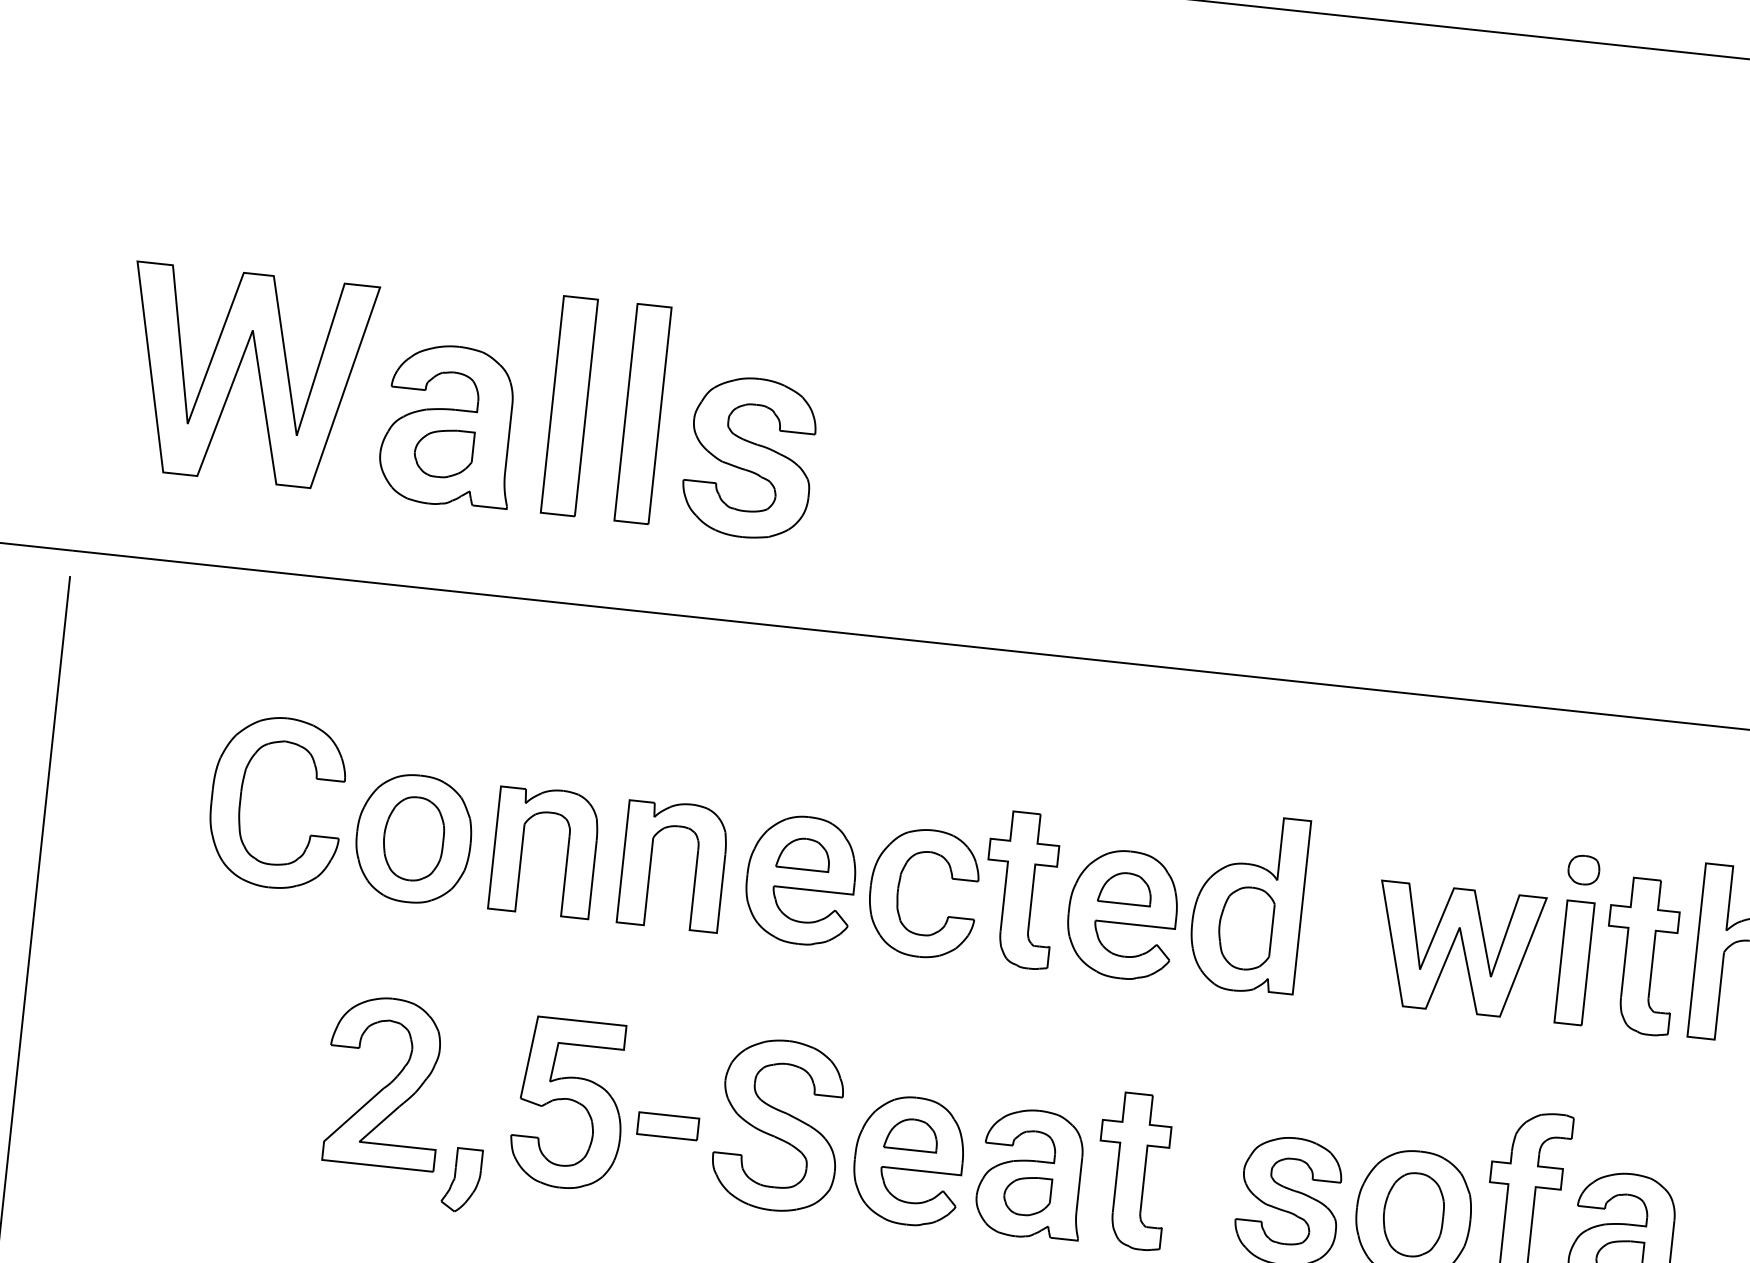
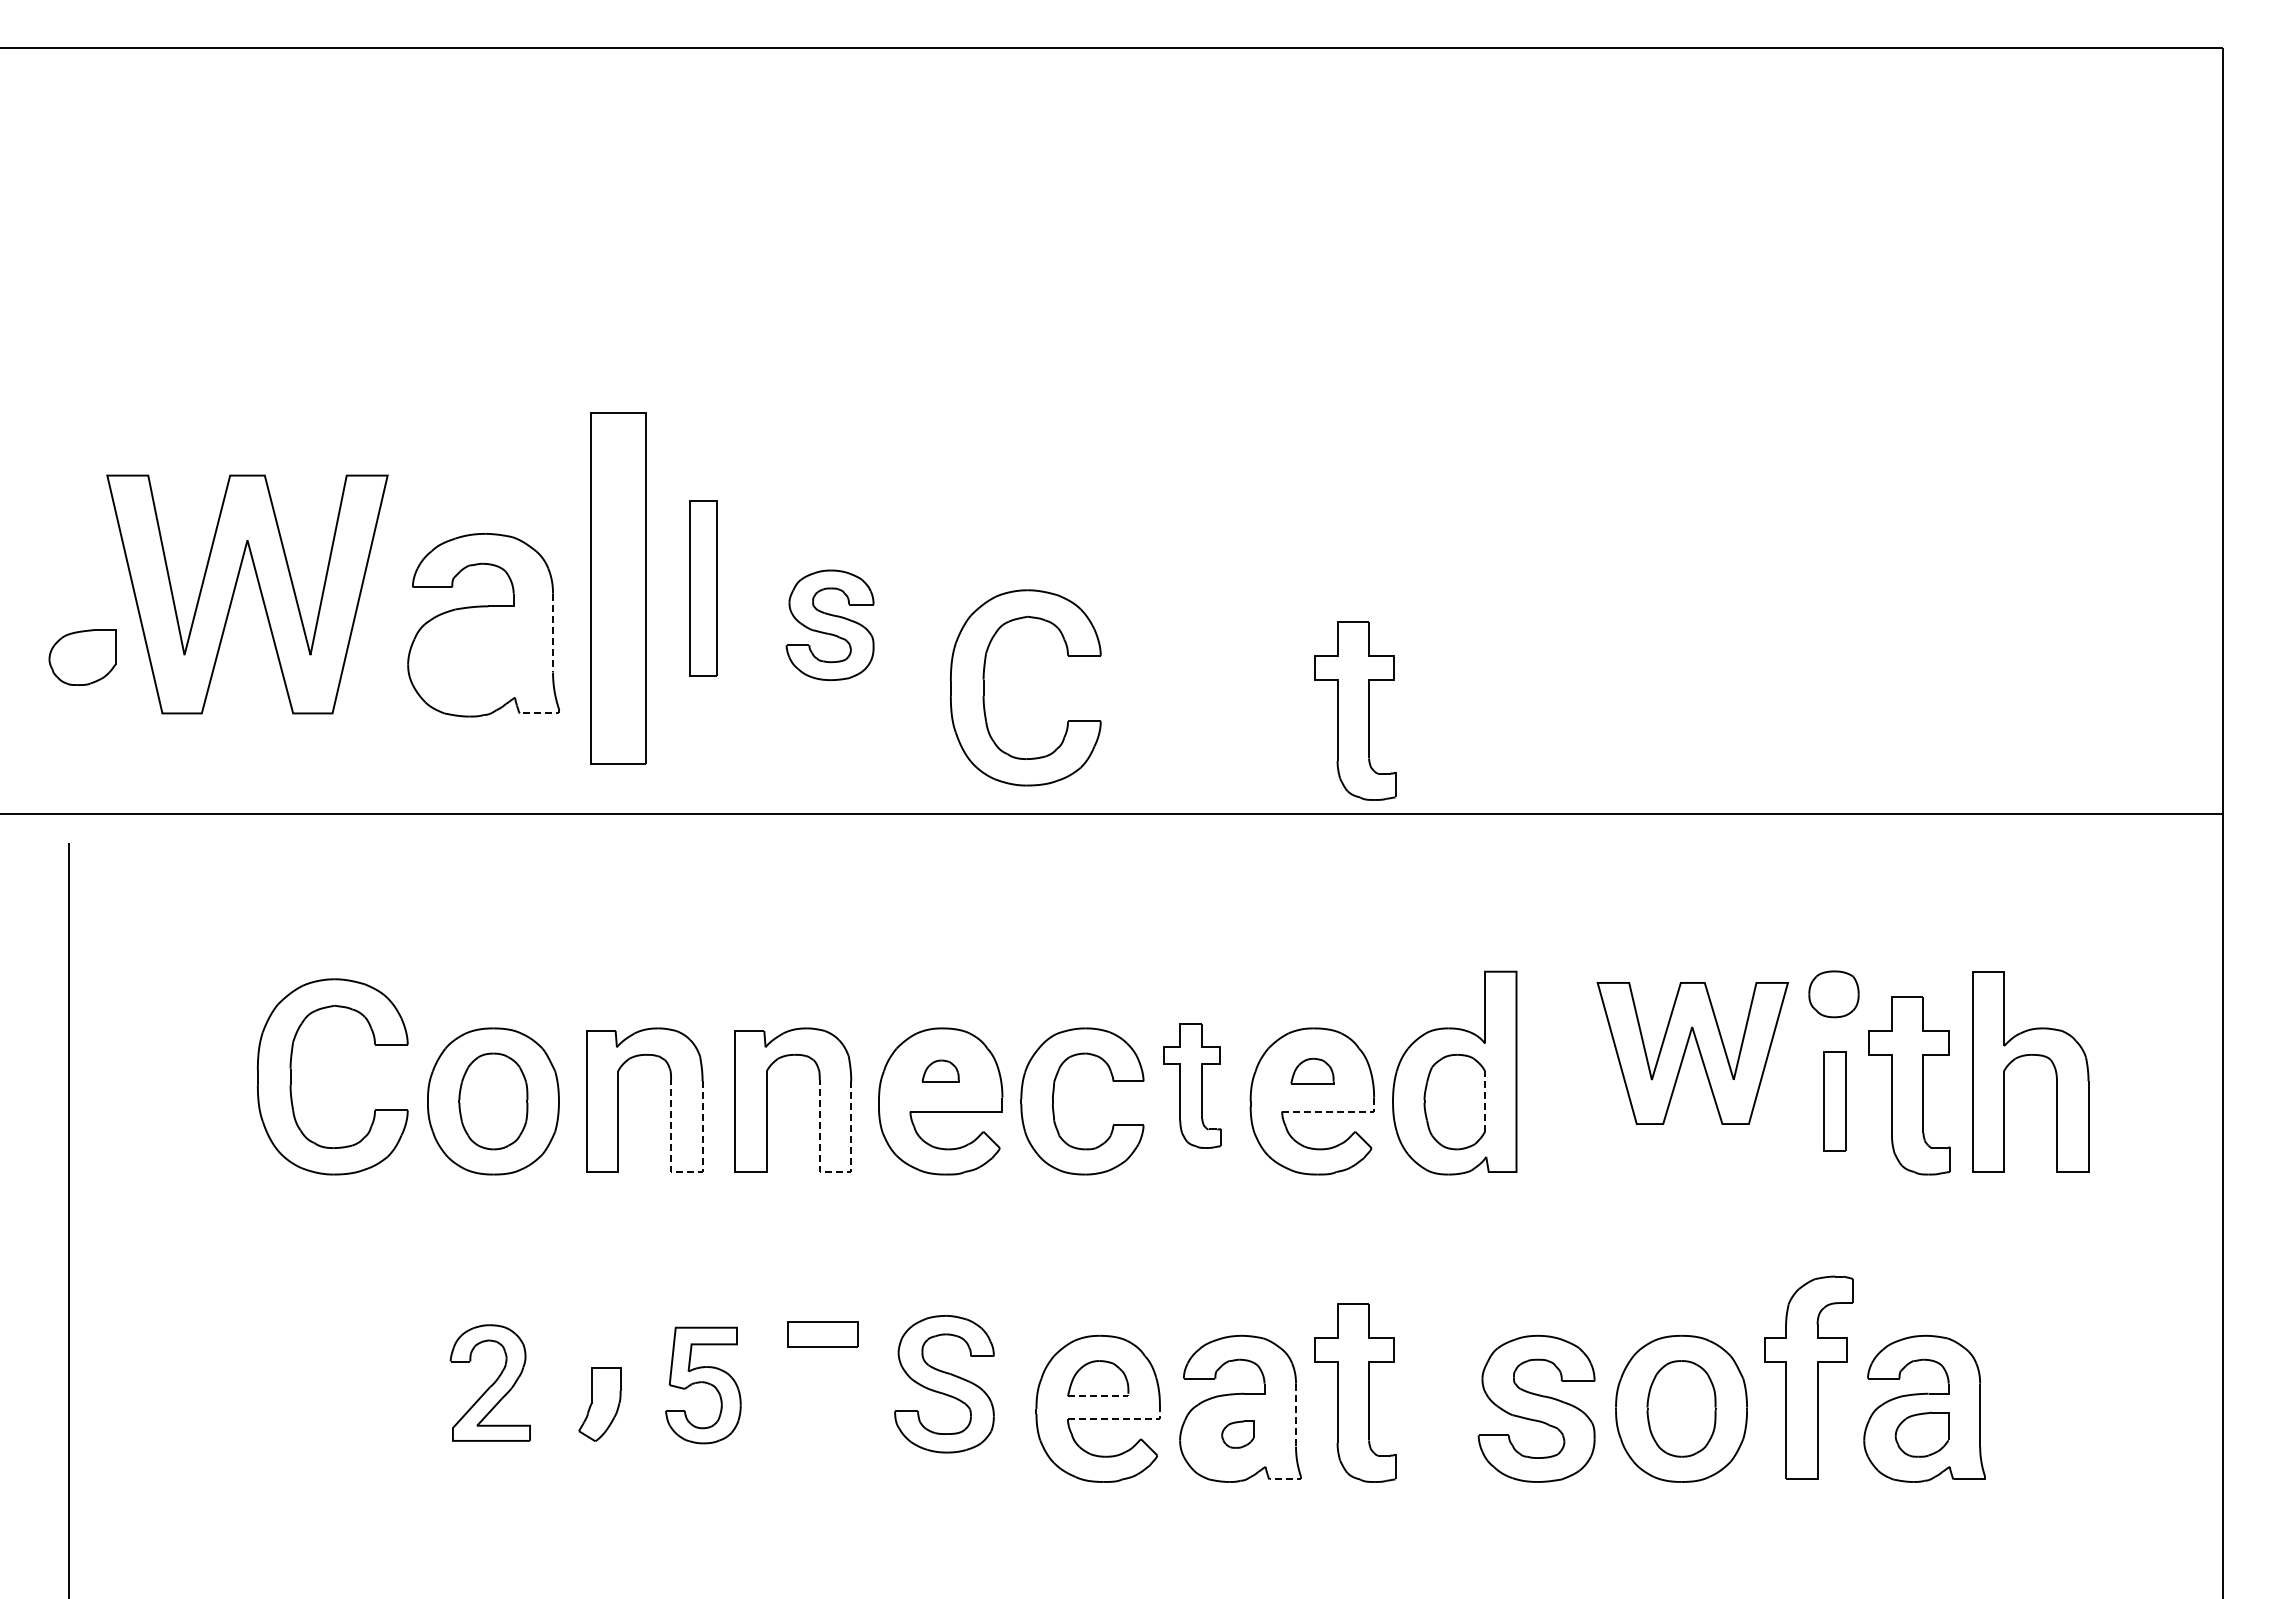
part: (569, 405) -> (618, 587), size x1.4
part: (643, 413) -> (703, 587), size x0.7
line: (509, 439) -> (553, 633), solid -> dashed
part: (443, 453) -> (82, 657), moved
part: (748, 458) -> (829, 625), size x0.6
line: (491, 507) -> (541, 713), solid -> dashed
part: (877, 525) -> (984, 687), added
part: (1196, 580) -> (1355, 710), added
part: (803, 853) -> (940, 1070), size x0.6
part: (1583, 870) -> (1833, 994), size x1.4
part: (1125, 887) -> (1312, 1070), size x0.7
part: (1020, 889) -> (1192, 1085), size x0.7
line: (573, 918) -> (685, 1172), solid -> dashed
line: (1141, 925) -> (1335, 1111), solid -> dashed
line: (1272, 929) -> (1485, 1100), solid -> dashed
line: (702, 931) -> (834, 1172), solid -> dashed
part: (1462, 949) -> (1698, 1051), moved
part: (1574, 962) -> (1834, 1101), size x0.7
part: (385, 1081) -> (490, 1382), size x0.6
part: (569, 1104) -> (703, 1385), size x0.6
part: (778, 1124) -> (944, 1383), size x0.7
part: (667, 1125) -> (822, 1334), moved
line: (911, 1150) -> (1100, 1396), solid -> dashed
line: (927, 1171) -> (1120, 1418), solid -> dashed
part: (461, 1180) -> (599, 1404), moved
line: (1079, 1184) -> (1296, 1415), solid -> dashed
part: (1026, 1195) -> (1237, 1434), size x0.6
line: (1066, 1239) -> (1287, 1479), solid -> dashed

